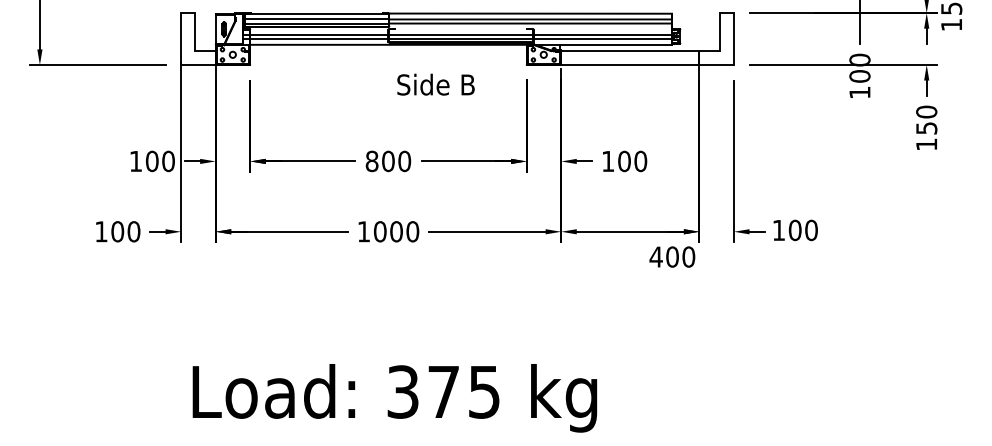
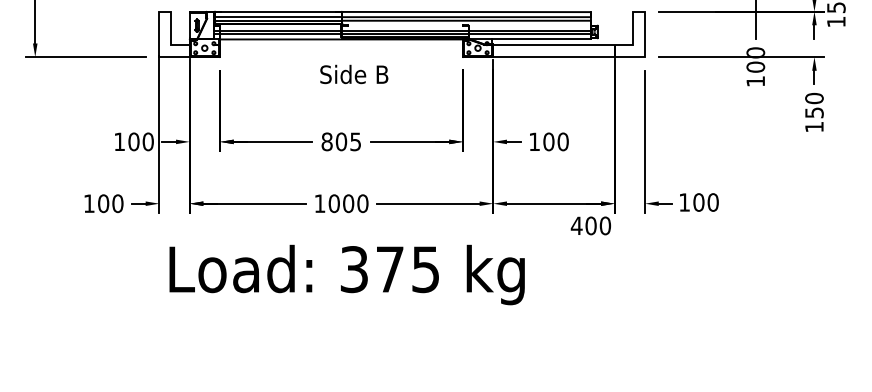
text: (436, 84) -> (354, 74), moved
text: (404, 160) -> (355, 141), 800 -> 805
text: (394, 397) -> (346, 274), moved

